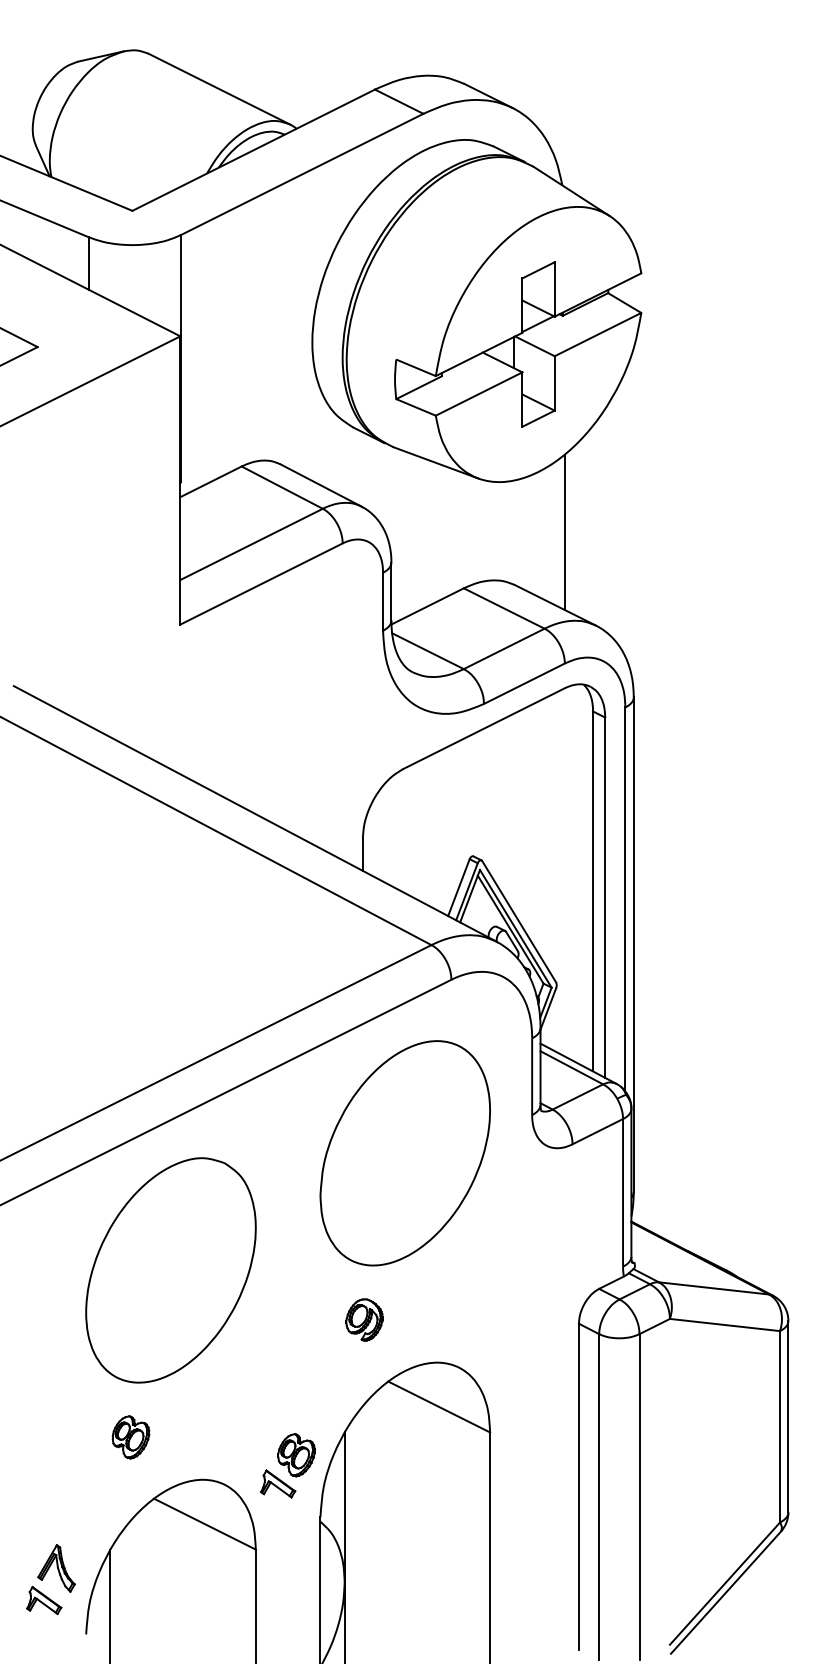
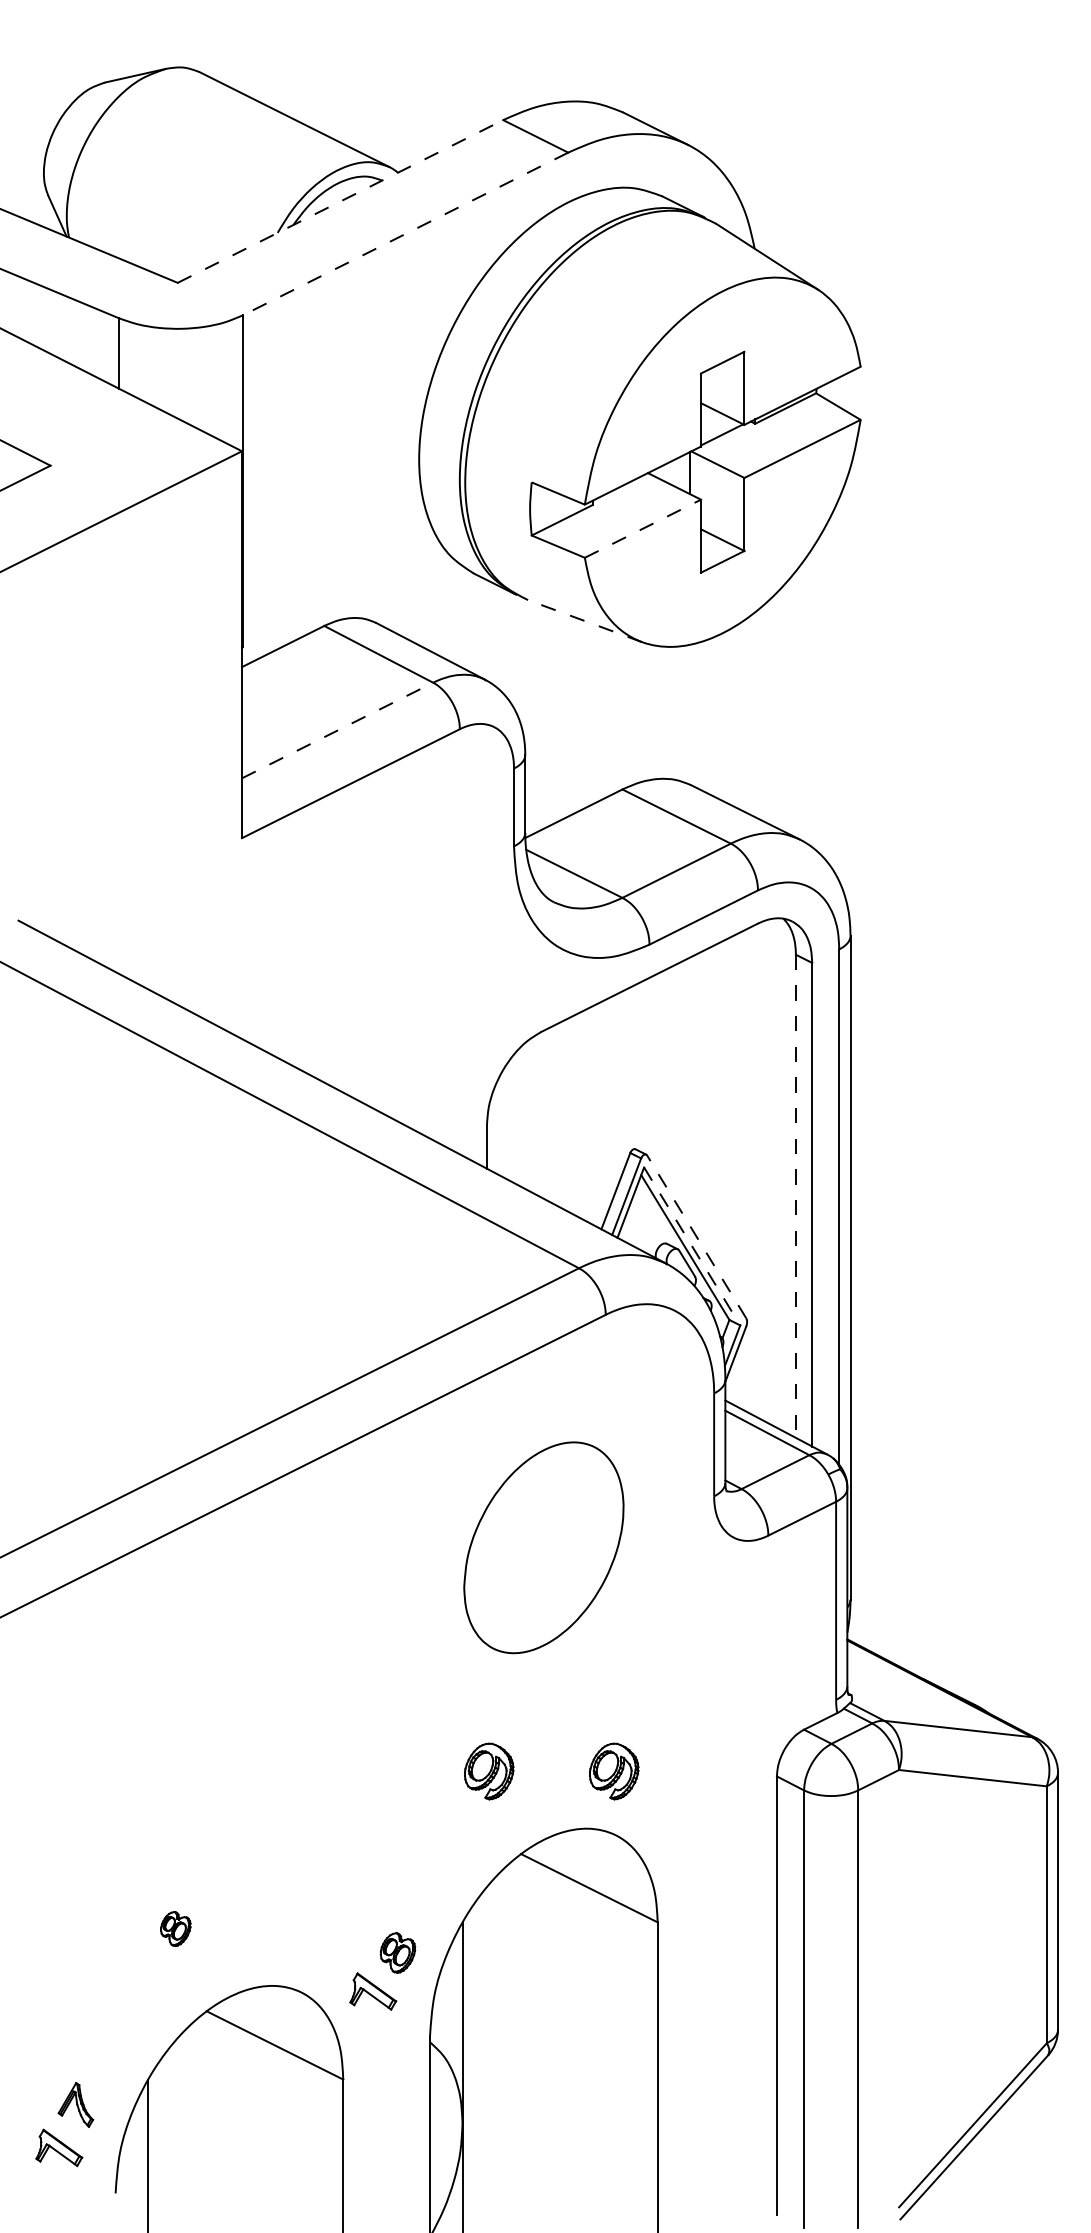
line: (253, 150) -> (340, 201), solid -> dashed
line: (302, 174) -> (405, 234), solid -> dashed
line: (478, 393) -> (642, 528), solid -> dashed
line: (436, 463) -> (585, 621), solid -> dashed
line: (564, 532) -> (757, 714), removed
line: (251, 544) -> (337, 730), solid -> dashed
line: (592, 891) -> (795, 1196), solid -> dashed
line: (519, 921) -> (696, 1236), solid -> dashed
line: (516, 928) -> (692, 1246), solid -> dashed
part: (405, 1153) -> (543, 1547), size x0.7
part: (171, 1270) -> (229, 1704), removed
part: (457, 1320) -> (614, 1771), added
part: (130, 1437) -> (175, 1928), size x0.6
part: (296, 1454) -> (397, 1952), size x0.7
part: (56, 1568) -> (75, 2104), size x0.7

